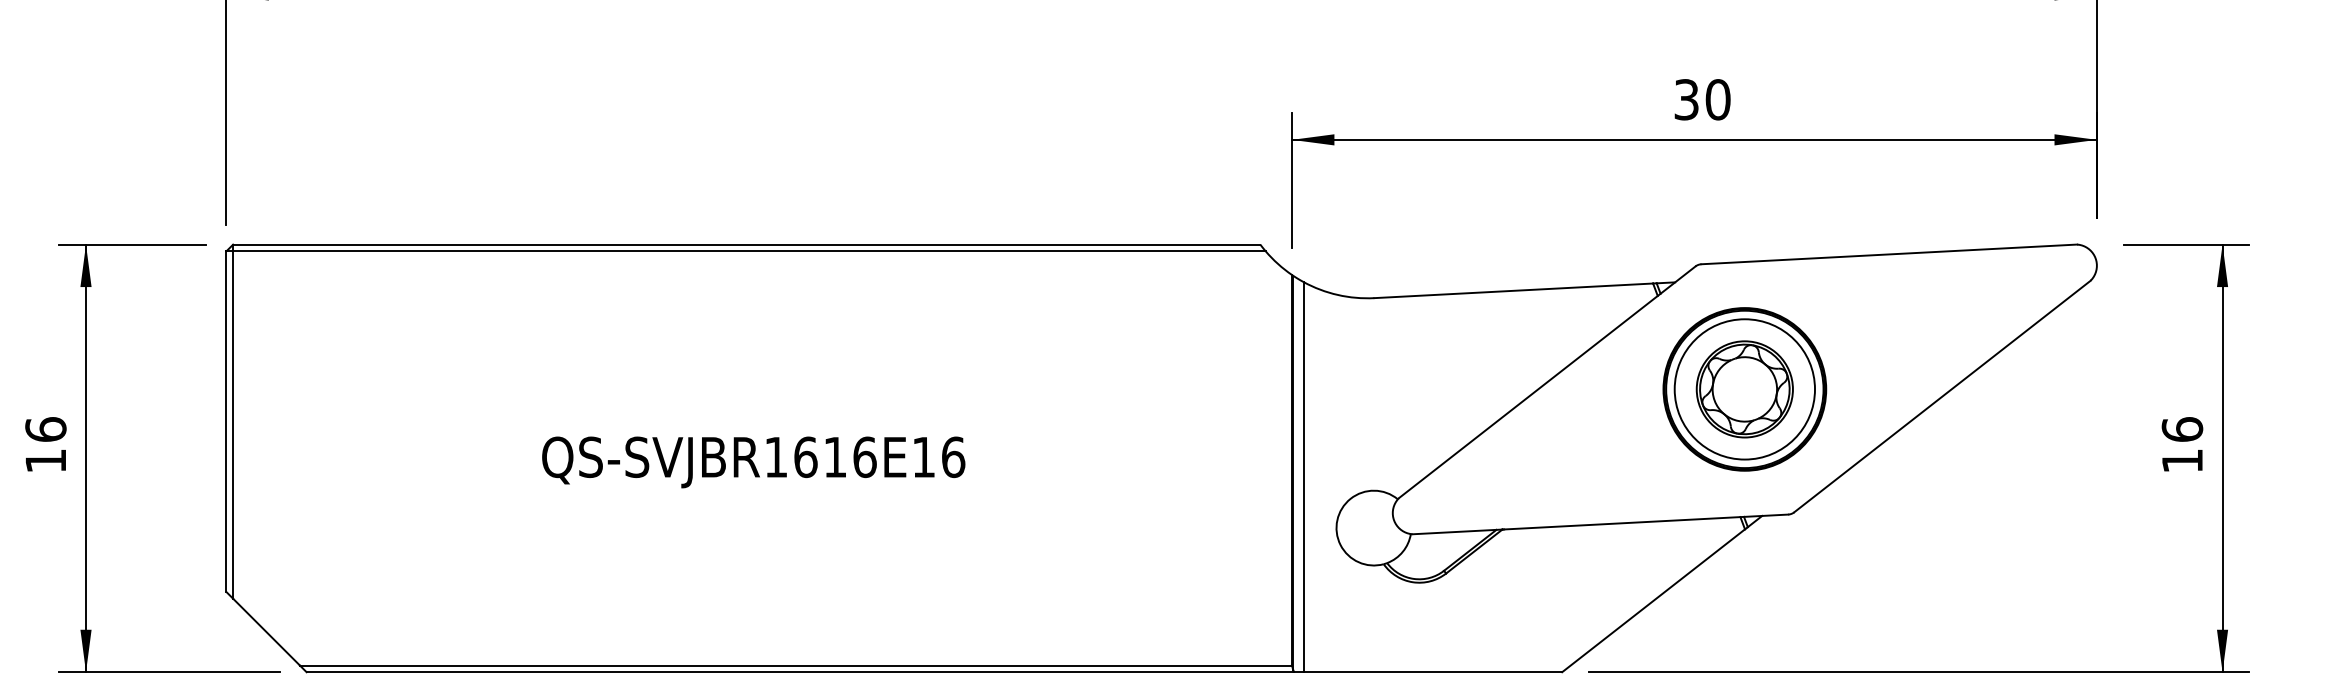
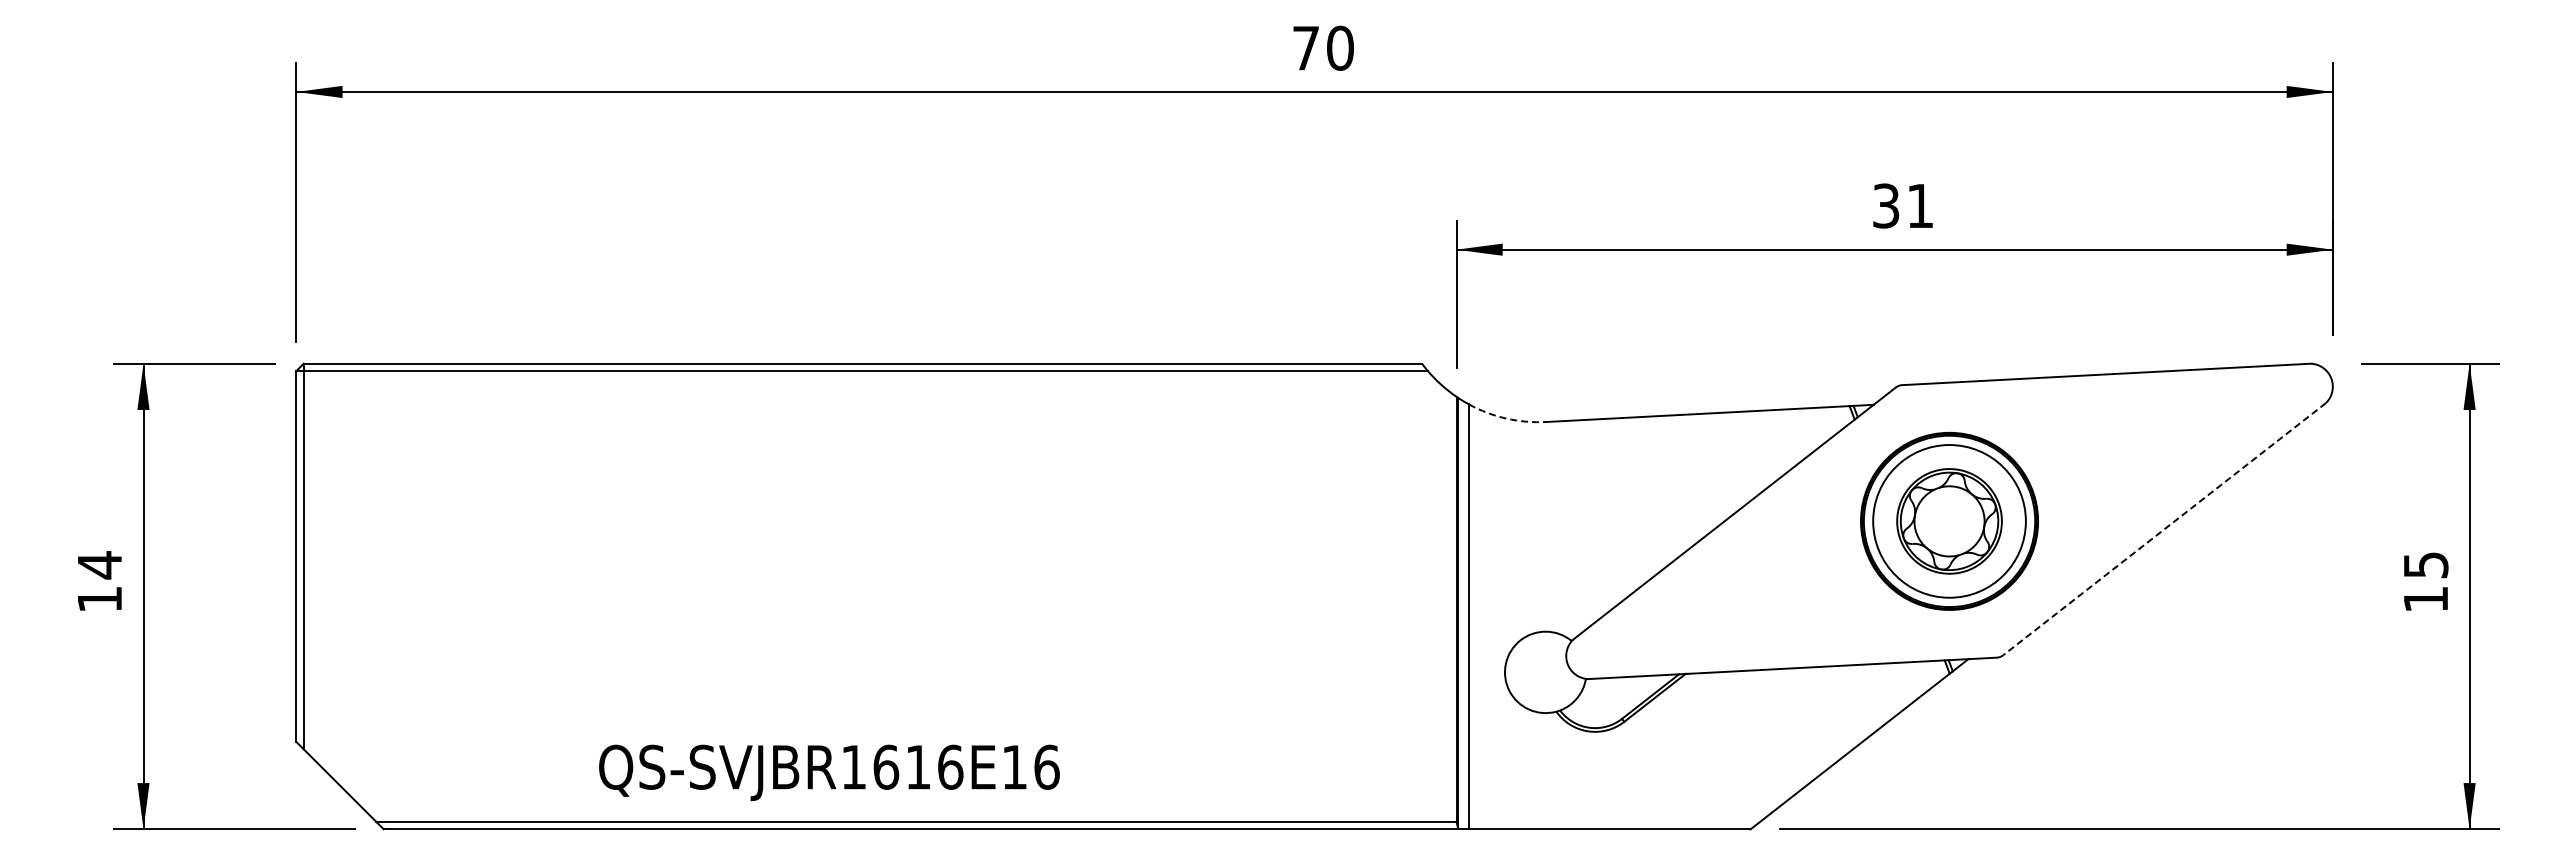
text: (1718, 99) -> (1920, 205), 30 -> 31
arc: (1337, 294) -> (1506, 418), solid -> dashed
line: (1942, 396) -> (2164, 529), solid -> dashed
text: (45, 429) -> (99, 565), 16 -> 14
text: (2182, 429) -> (2425, 564), 16 -> 15
text: (753, 462) -> (829, 772), moved

